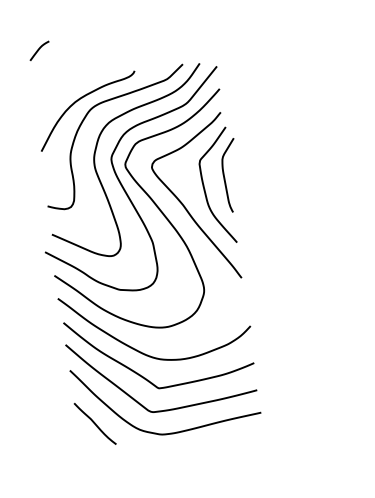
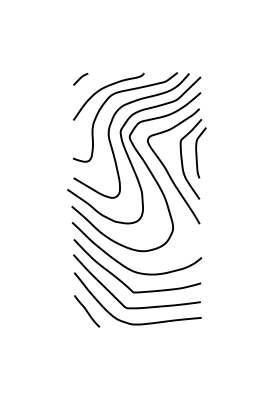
curve: (39, 51) -> (80, 79), moved

